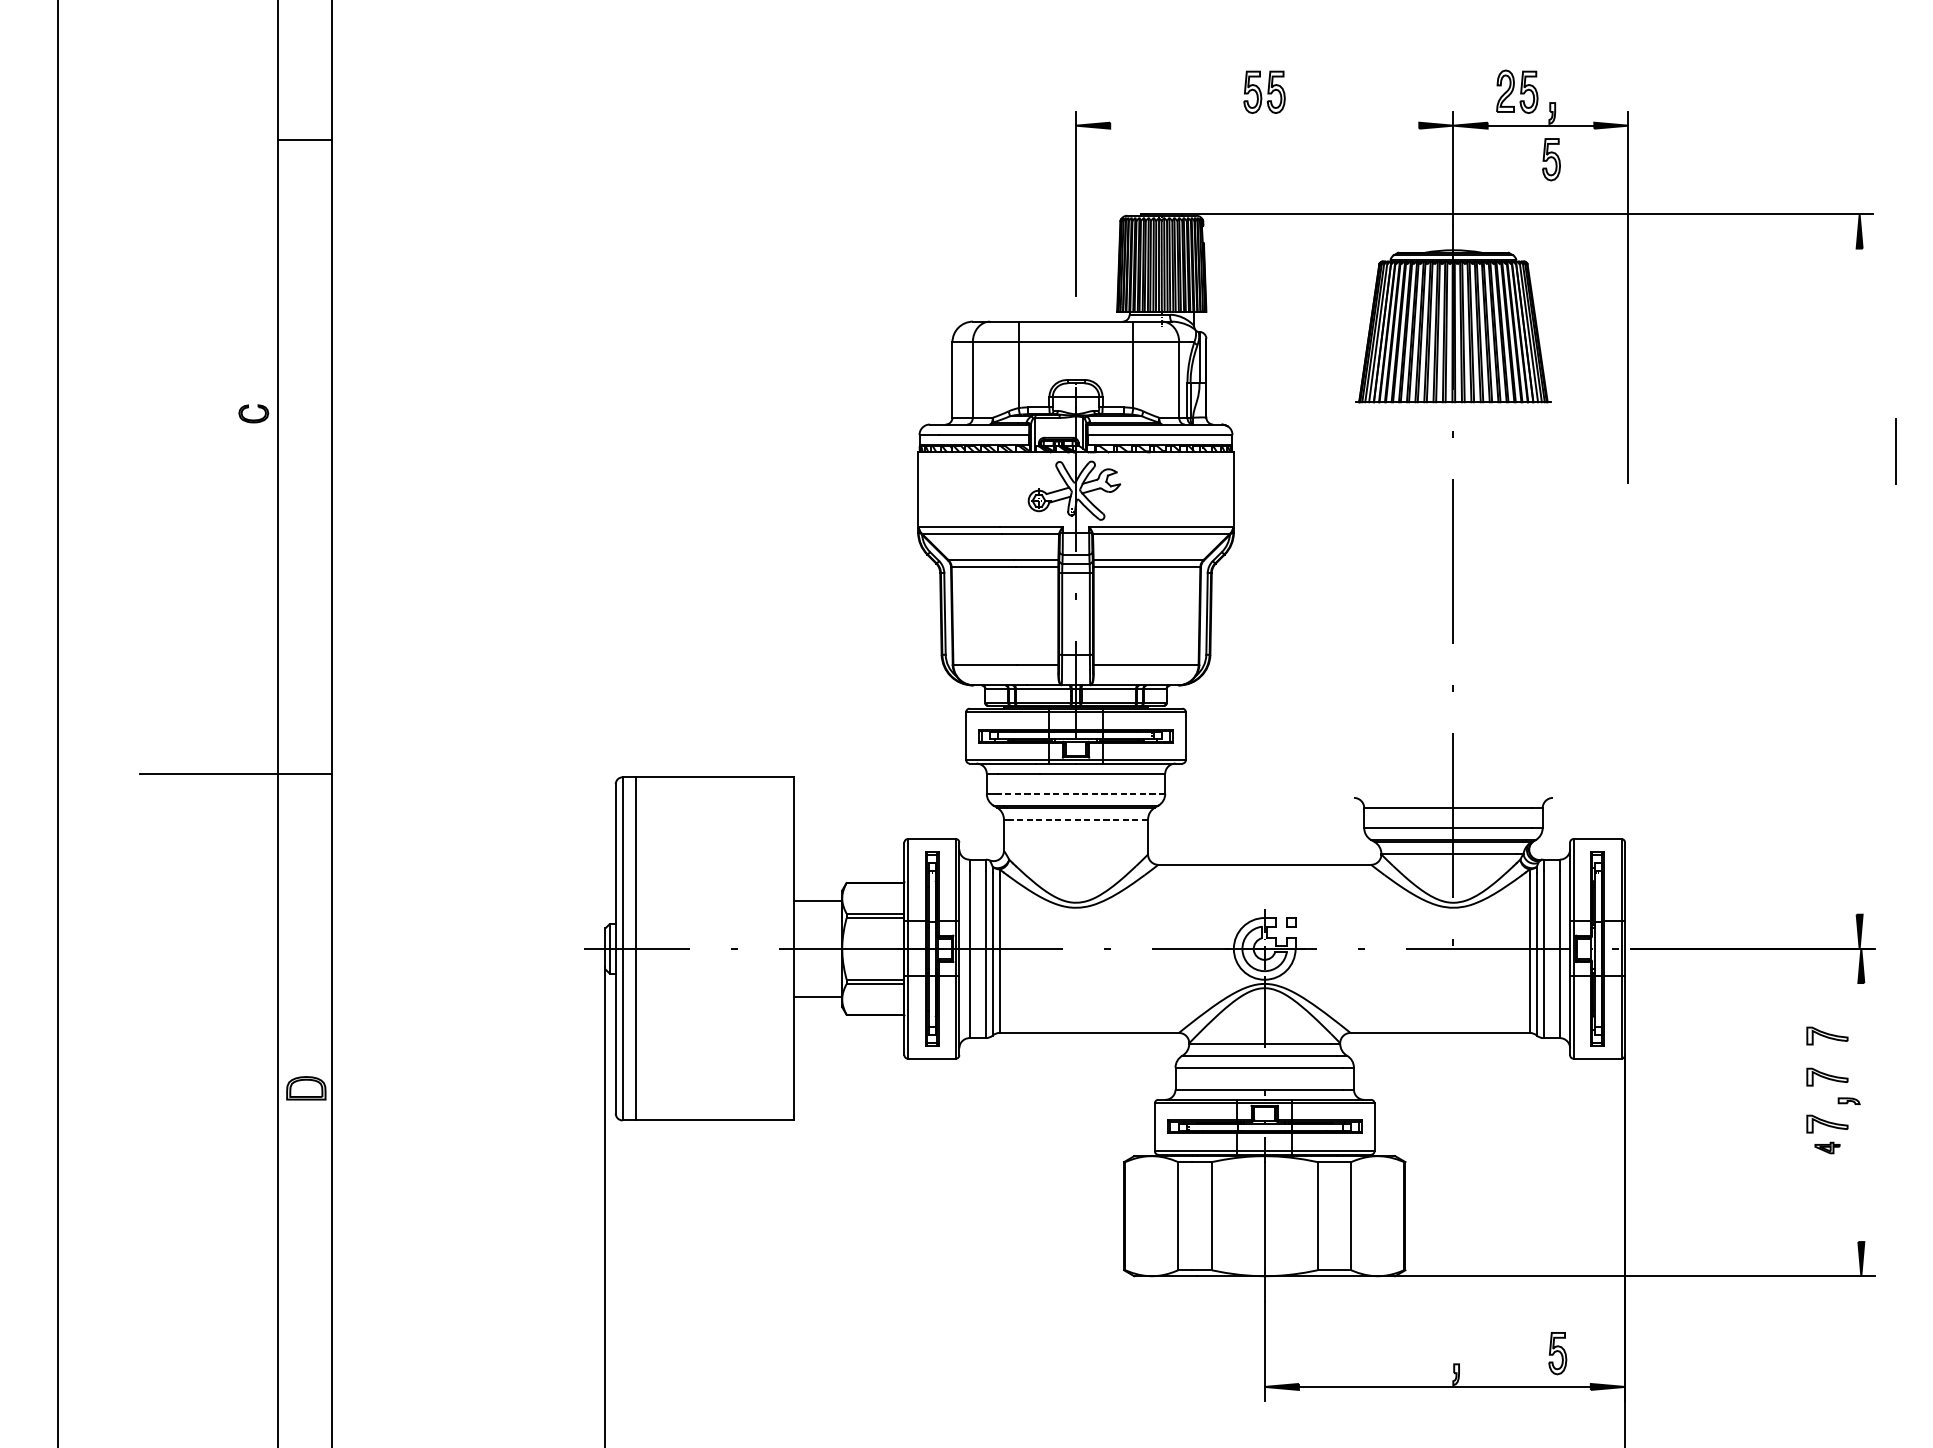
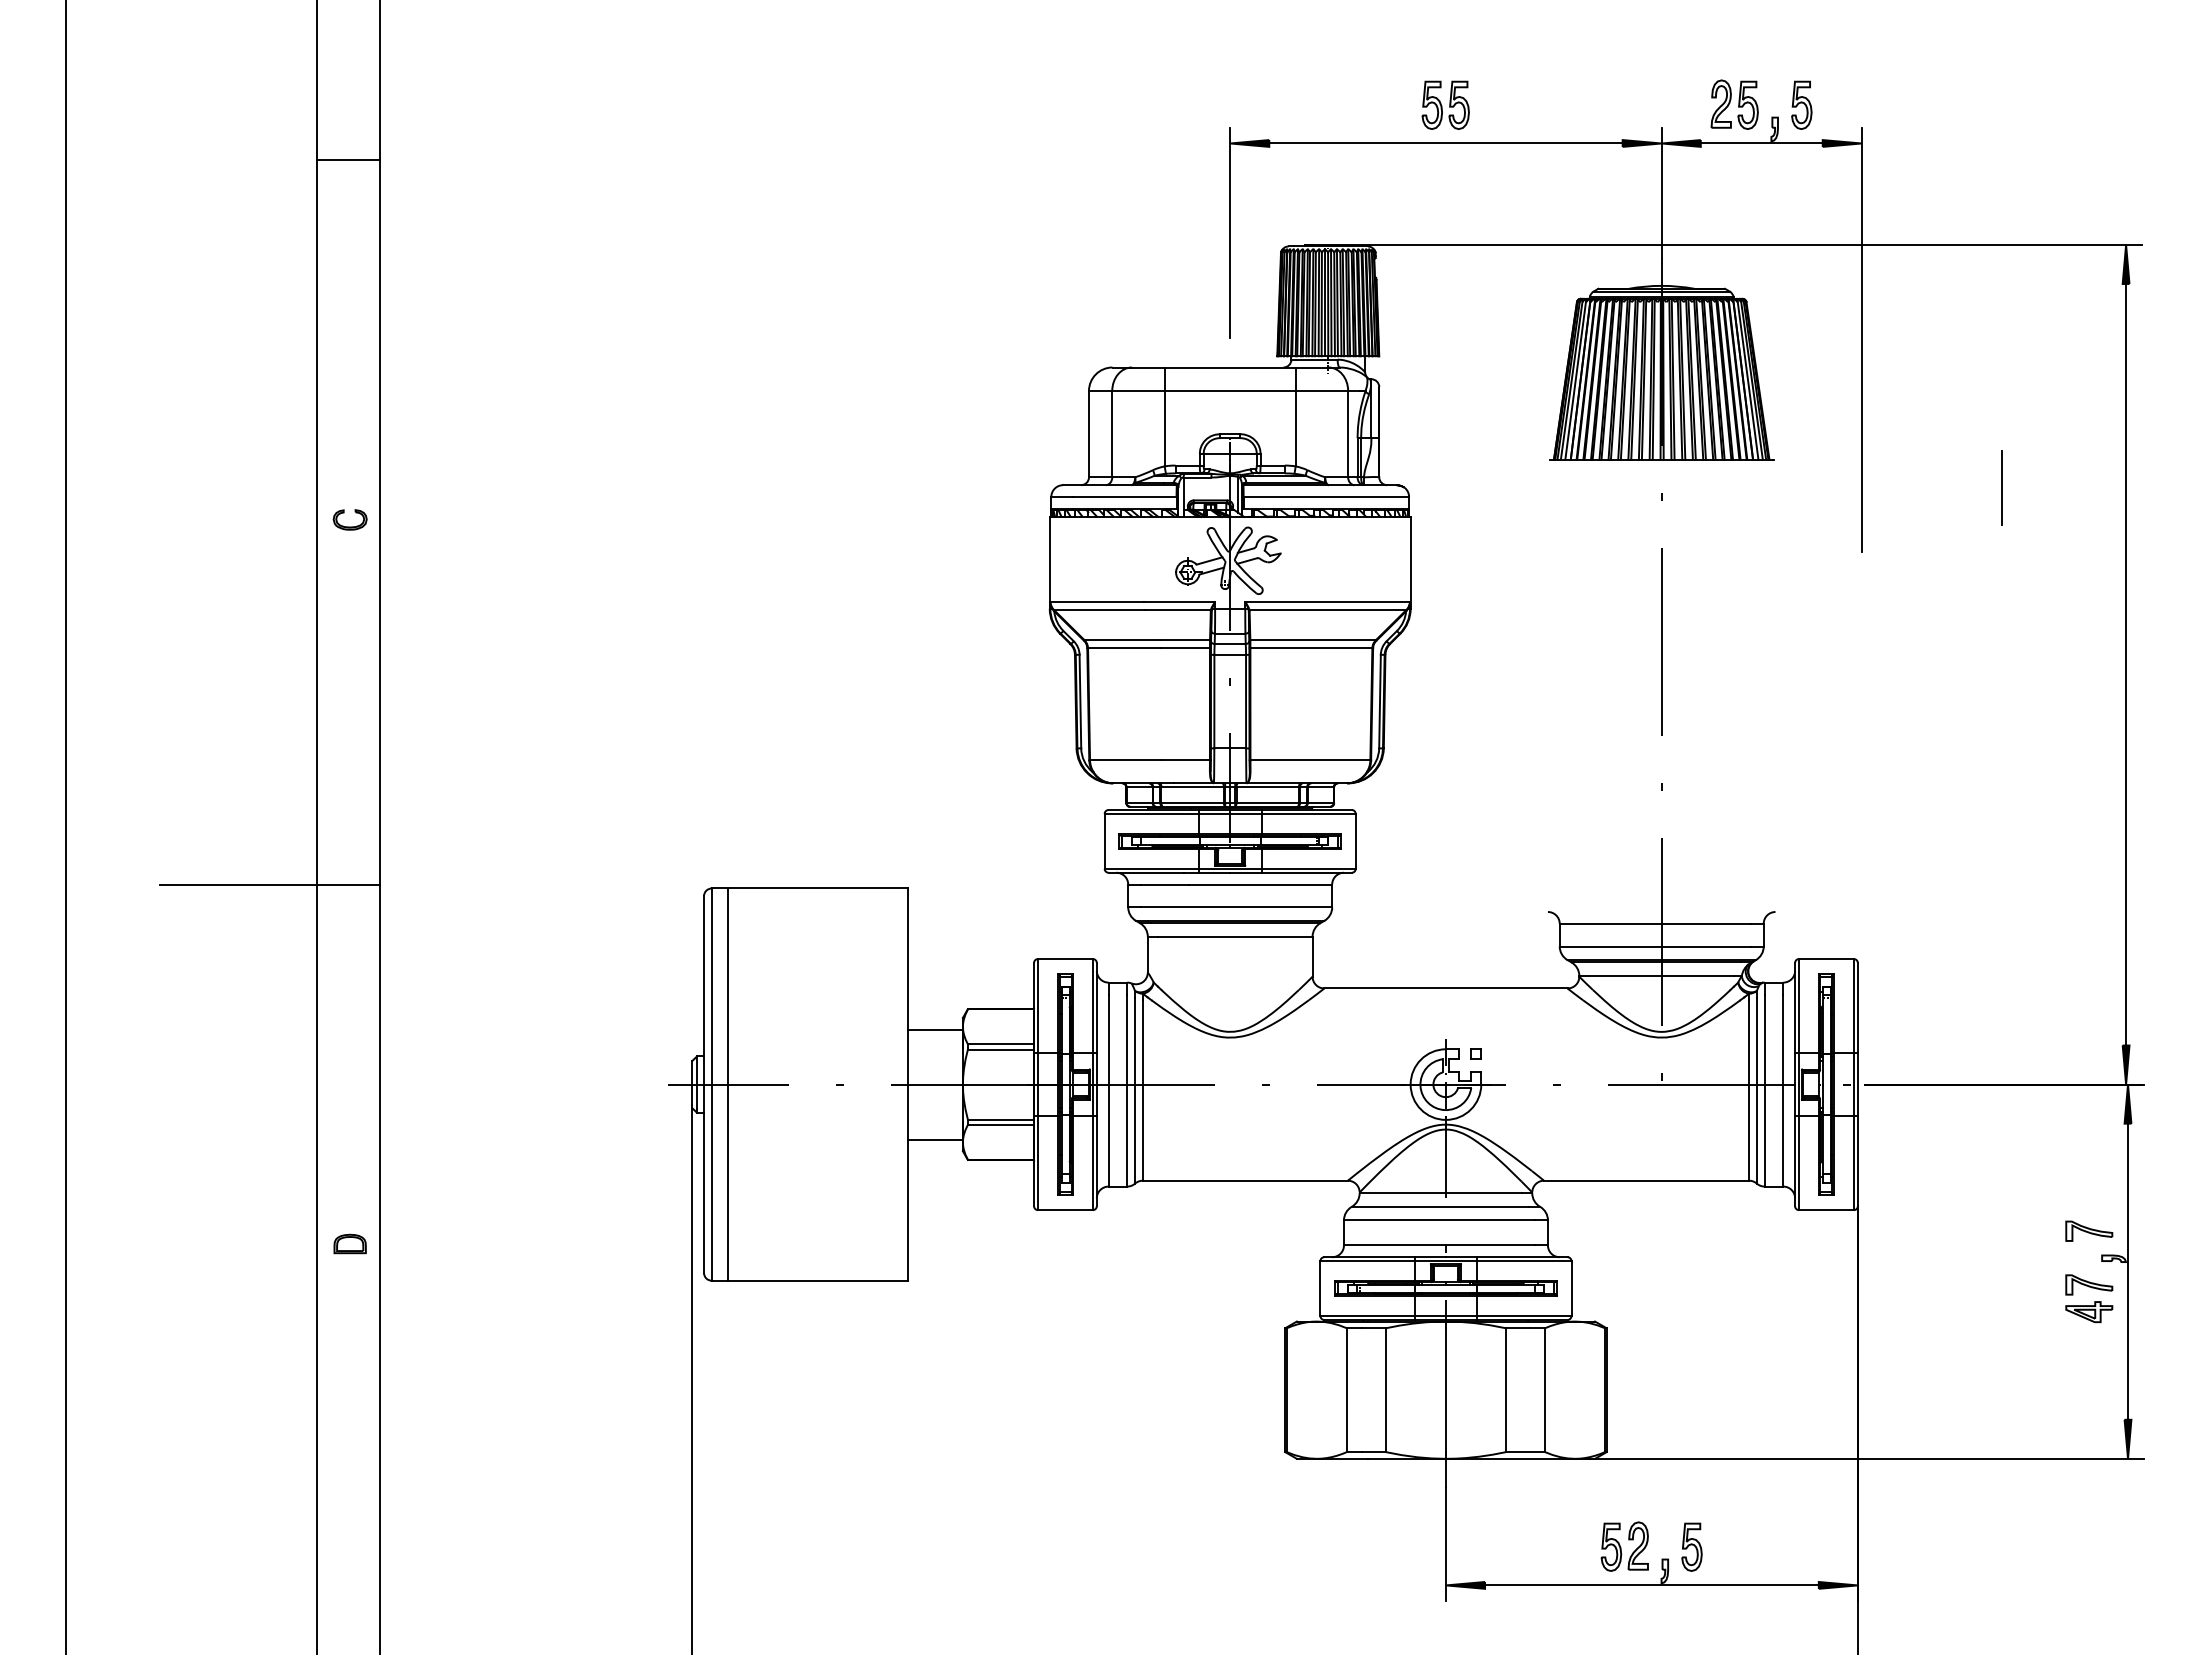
line: (1264, 125) -> (1445, 143), added
part: (1551, 158) -> (1801, 104), moved
part: (253, 419) -> (349, 526), moved
line: (1894, 451) -> (2001, 487), moved
line: (1860, 581) -> (2126, 664), added
line: (1081, 793) -> (1236, 907), dashed -> solid
line: (1079, 819) -> (1234, 936), dashed -> solid
part: (1827, 1035) -> (2089, 1183), removed
part: (305, 1087) -> (349, 1243), size x0.71
line: (1861, 1112) -> (2128, 1271), added
part: (1827, 1148) -> (2089, 1312), size x1.67
part: (1420, 1352) -> (1624, 1546), added
part: (1557, 1352) -> (1691, 1546), moved

